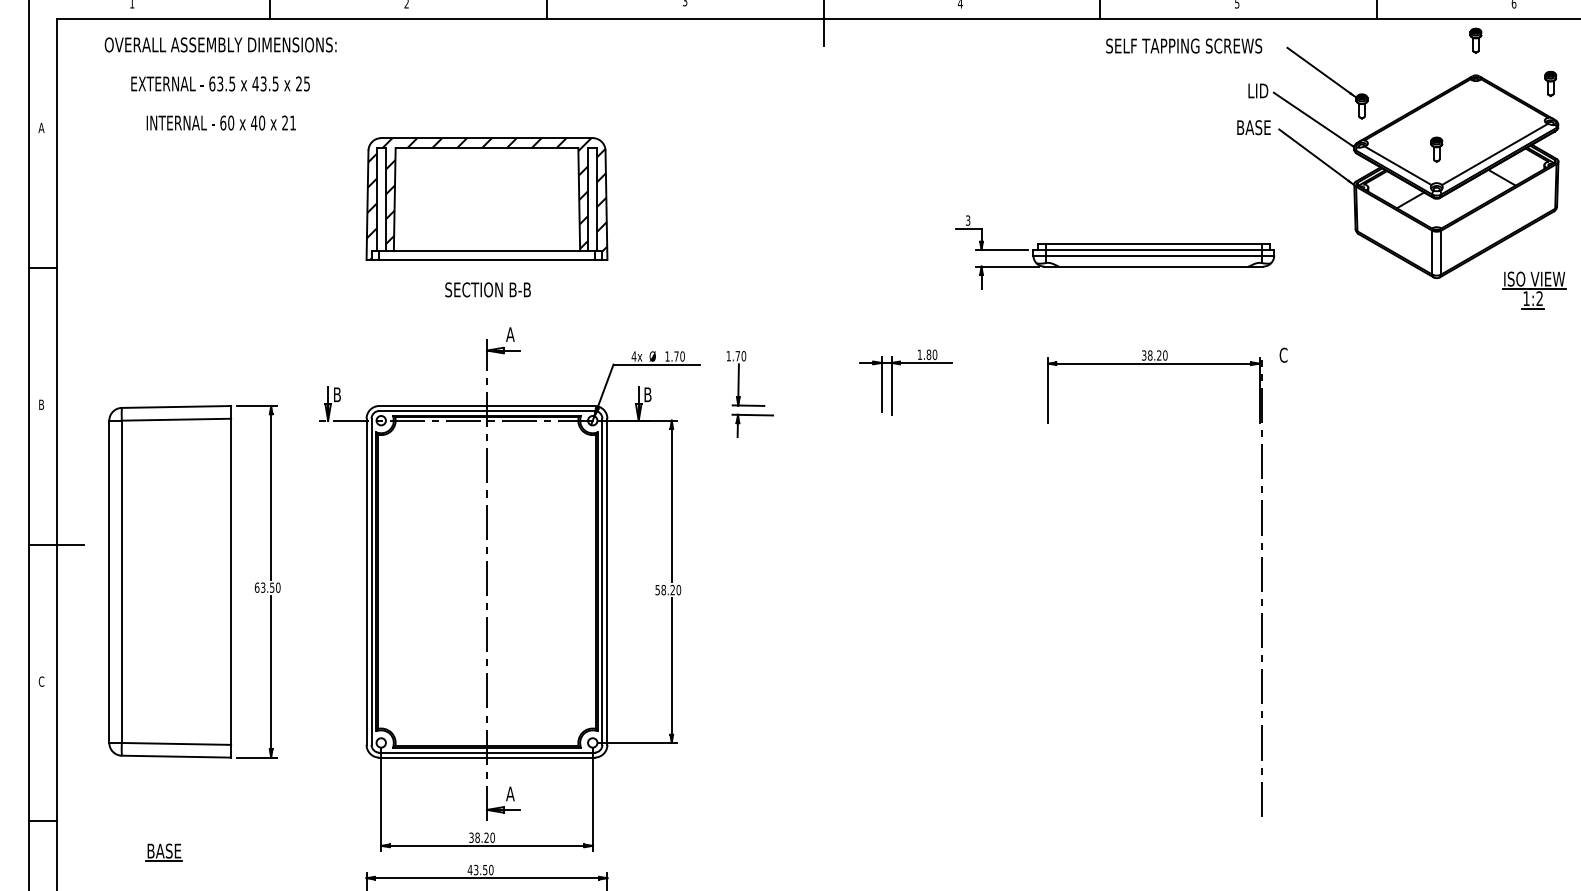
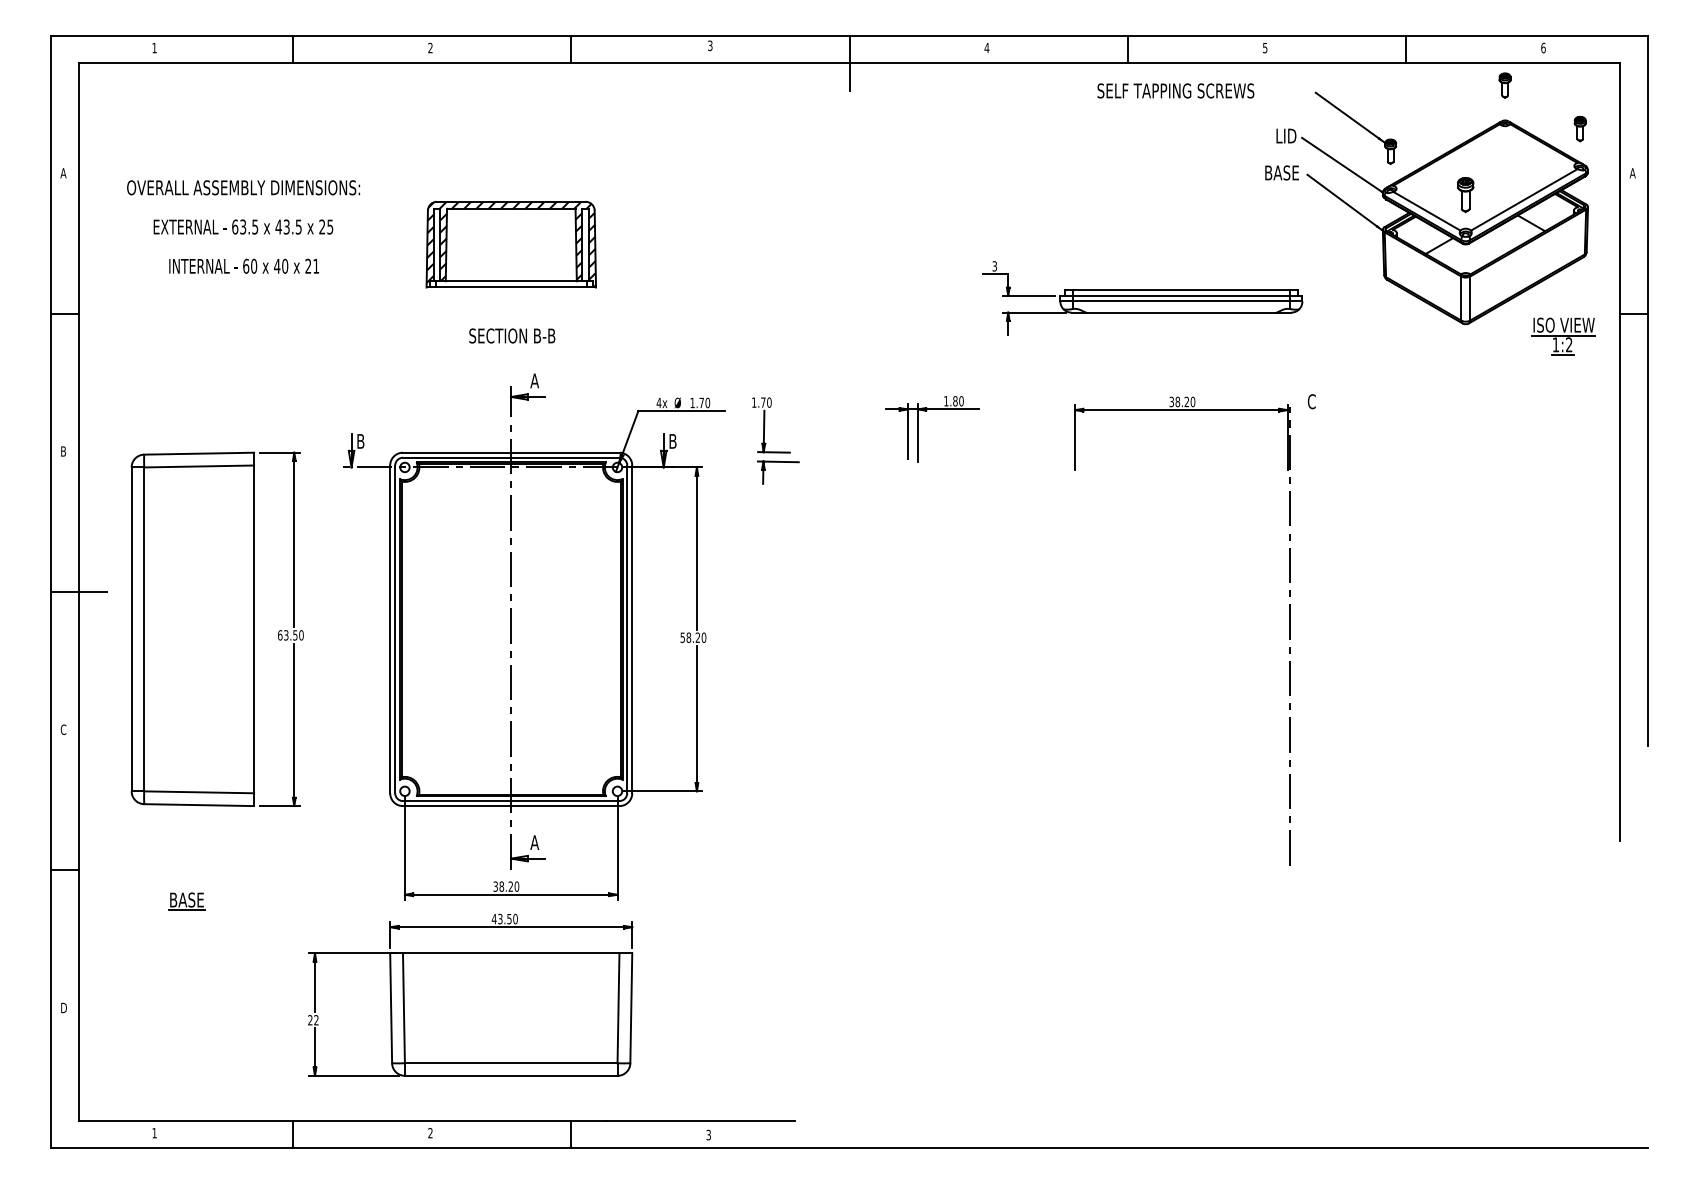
text: (1183, 45) -> (1175, 90), moved
text: (220, 83) -> (243, 226), moved
part: (1436, 150) -> (1465, 195), size x1.4
part: (487, 198) -> (511, 244), size x0.7

